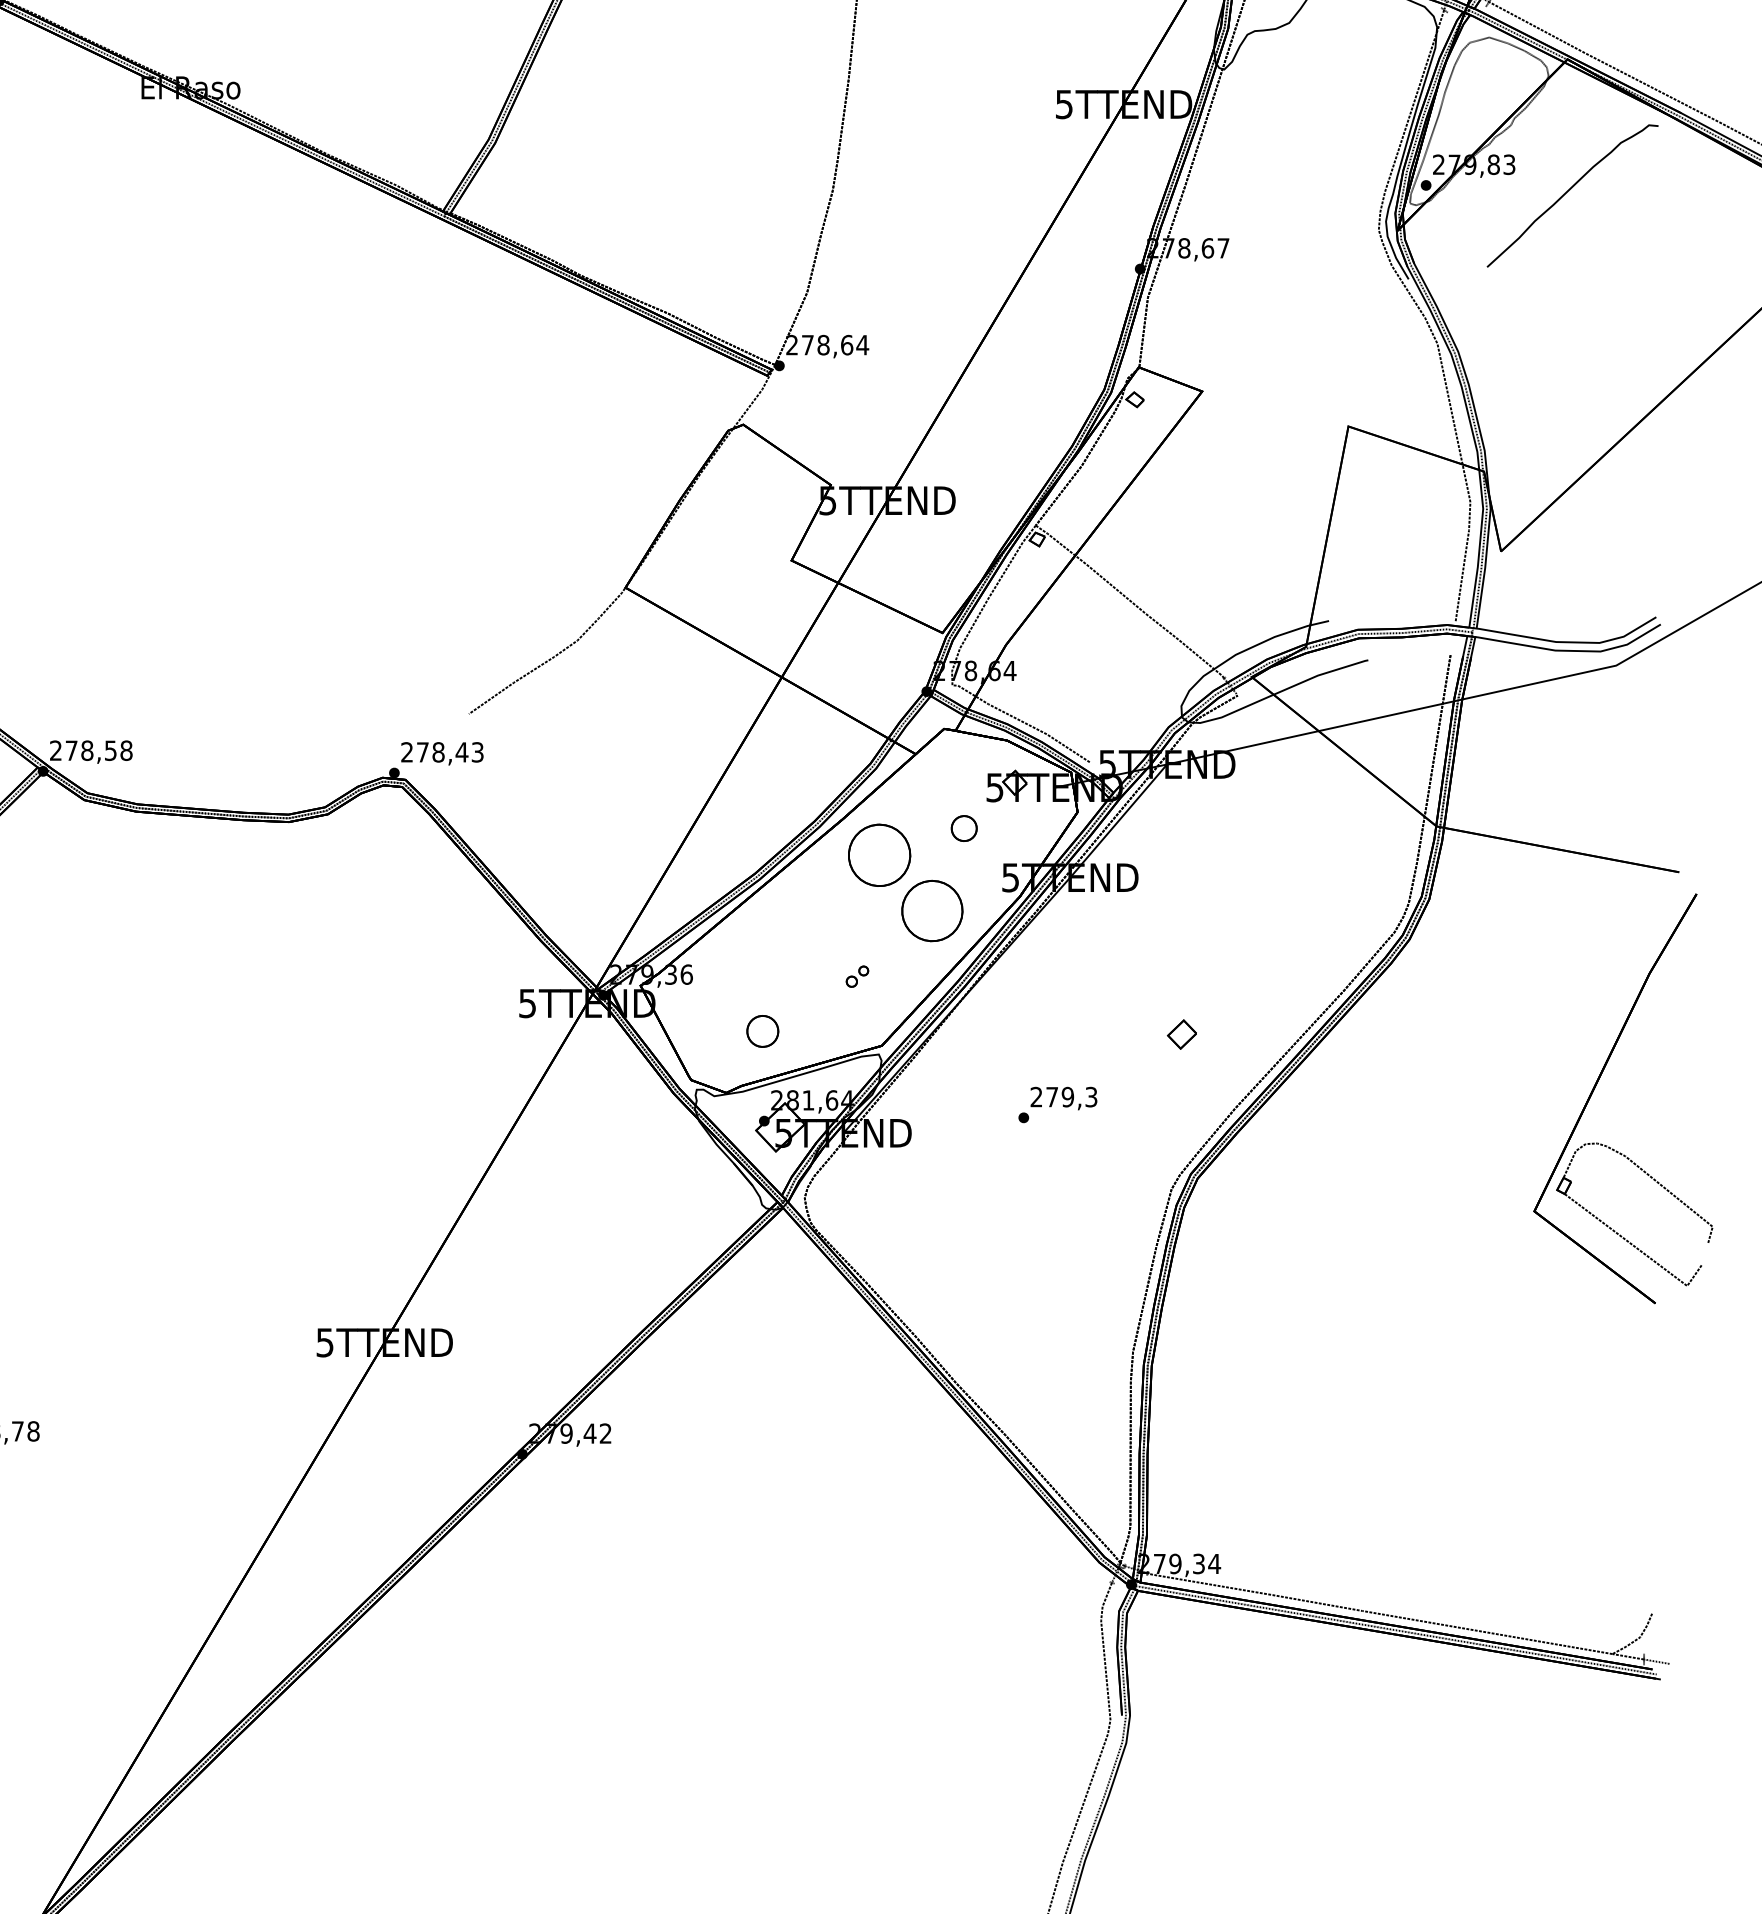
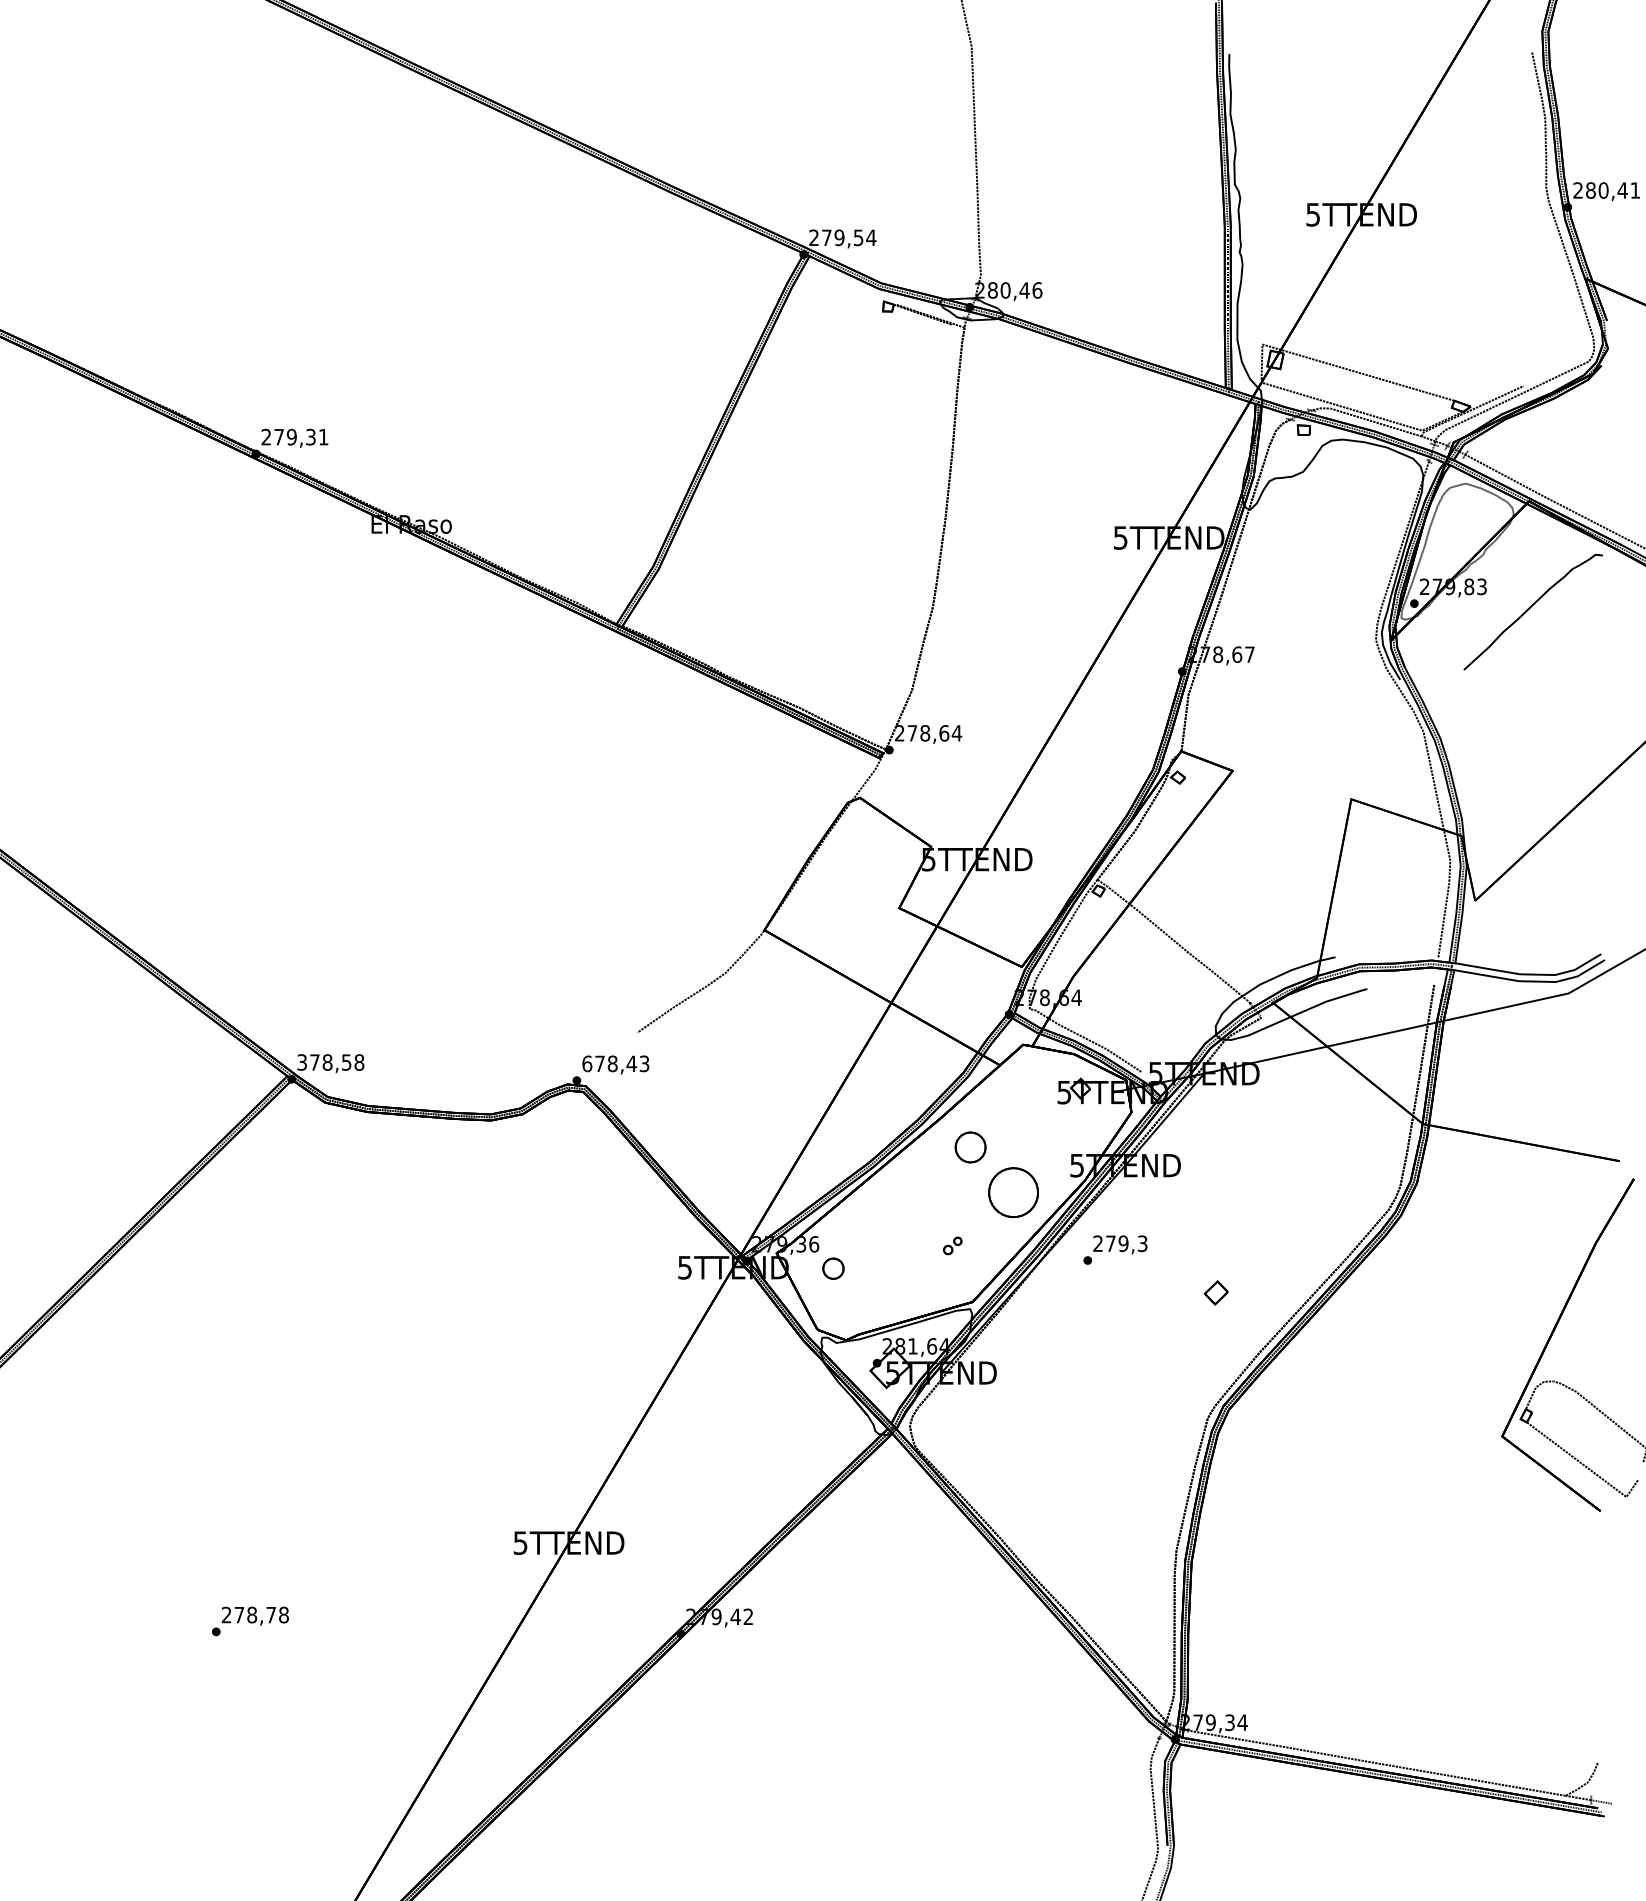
text: (55, 750) -> (301, 1062), 278,58 -> 378,58
text: (407, 751) -> (587, 1063), 278,43 -> 678,43
part: (964, 828) -> (833, 1268), moved
part: (879, 855) -> (970, 1147), size x0.6
part: (762, 1030) -> (875, 1289), removed
text: (1057, 1104) -> (1115, 1249), moved

